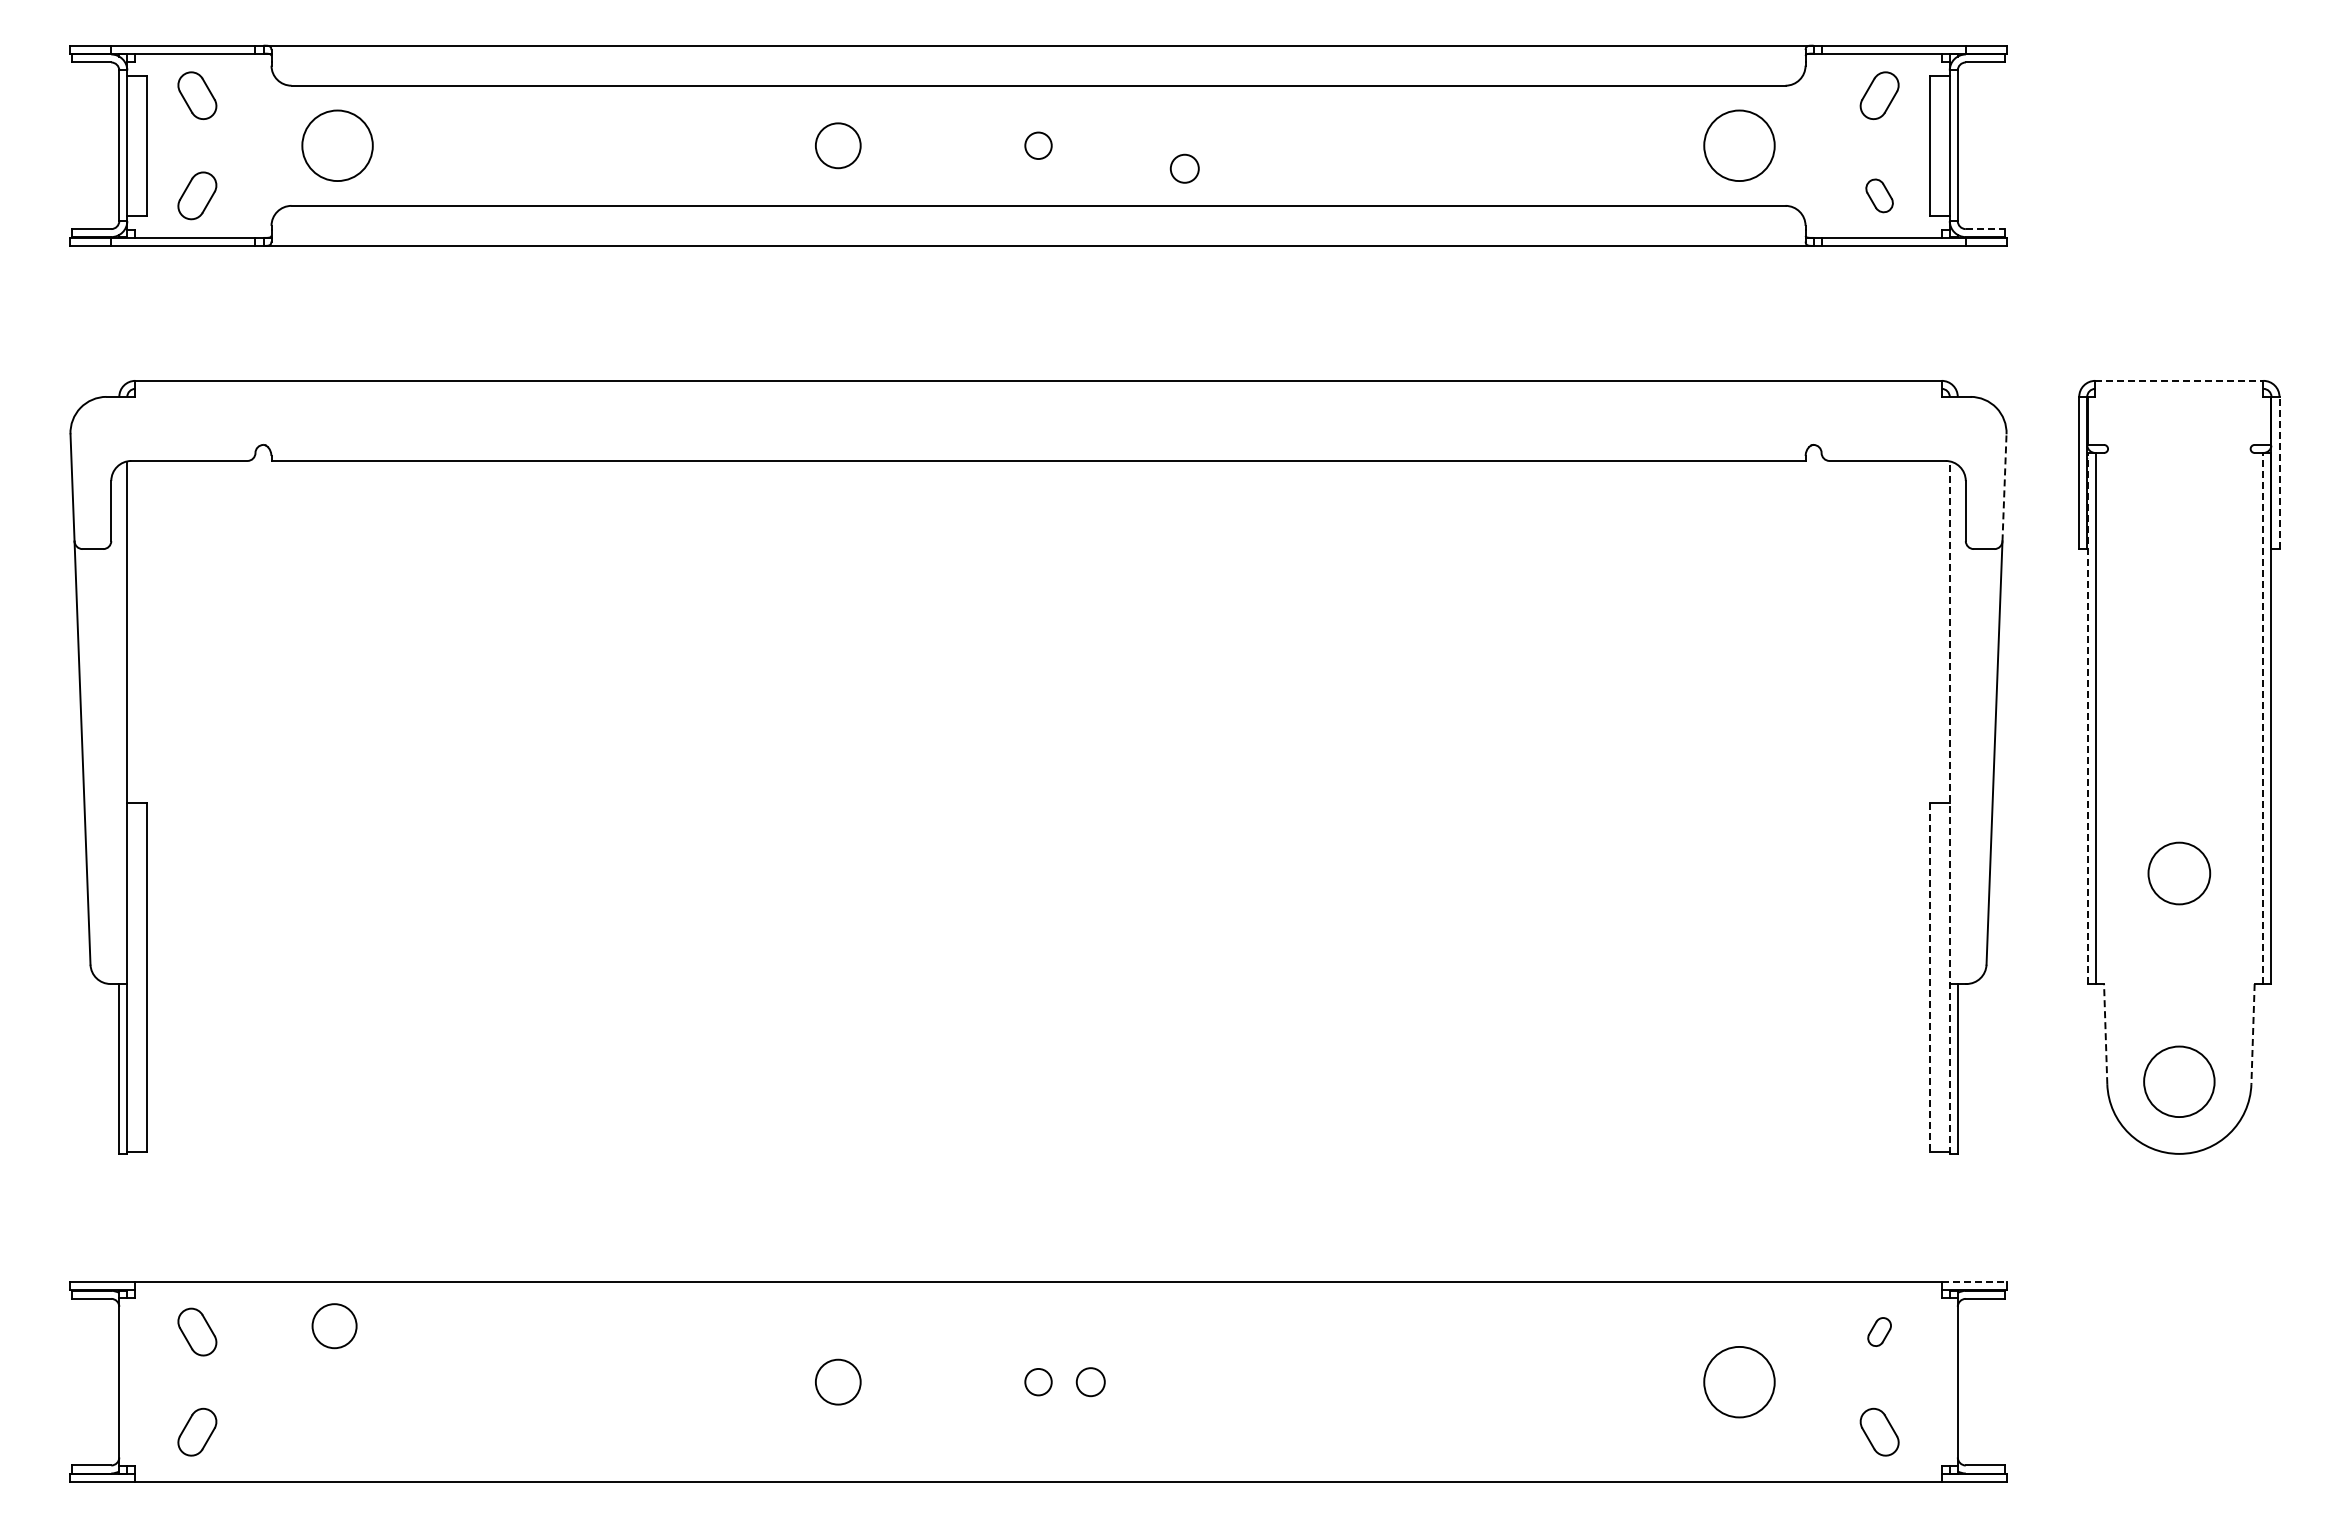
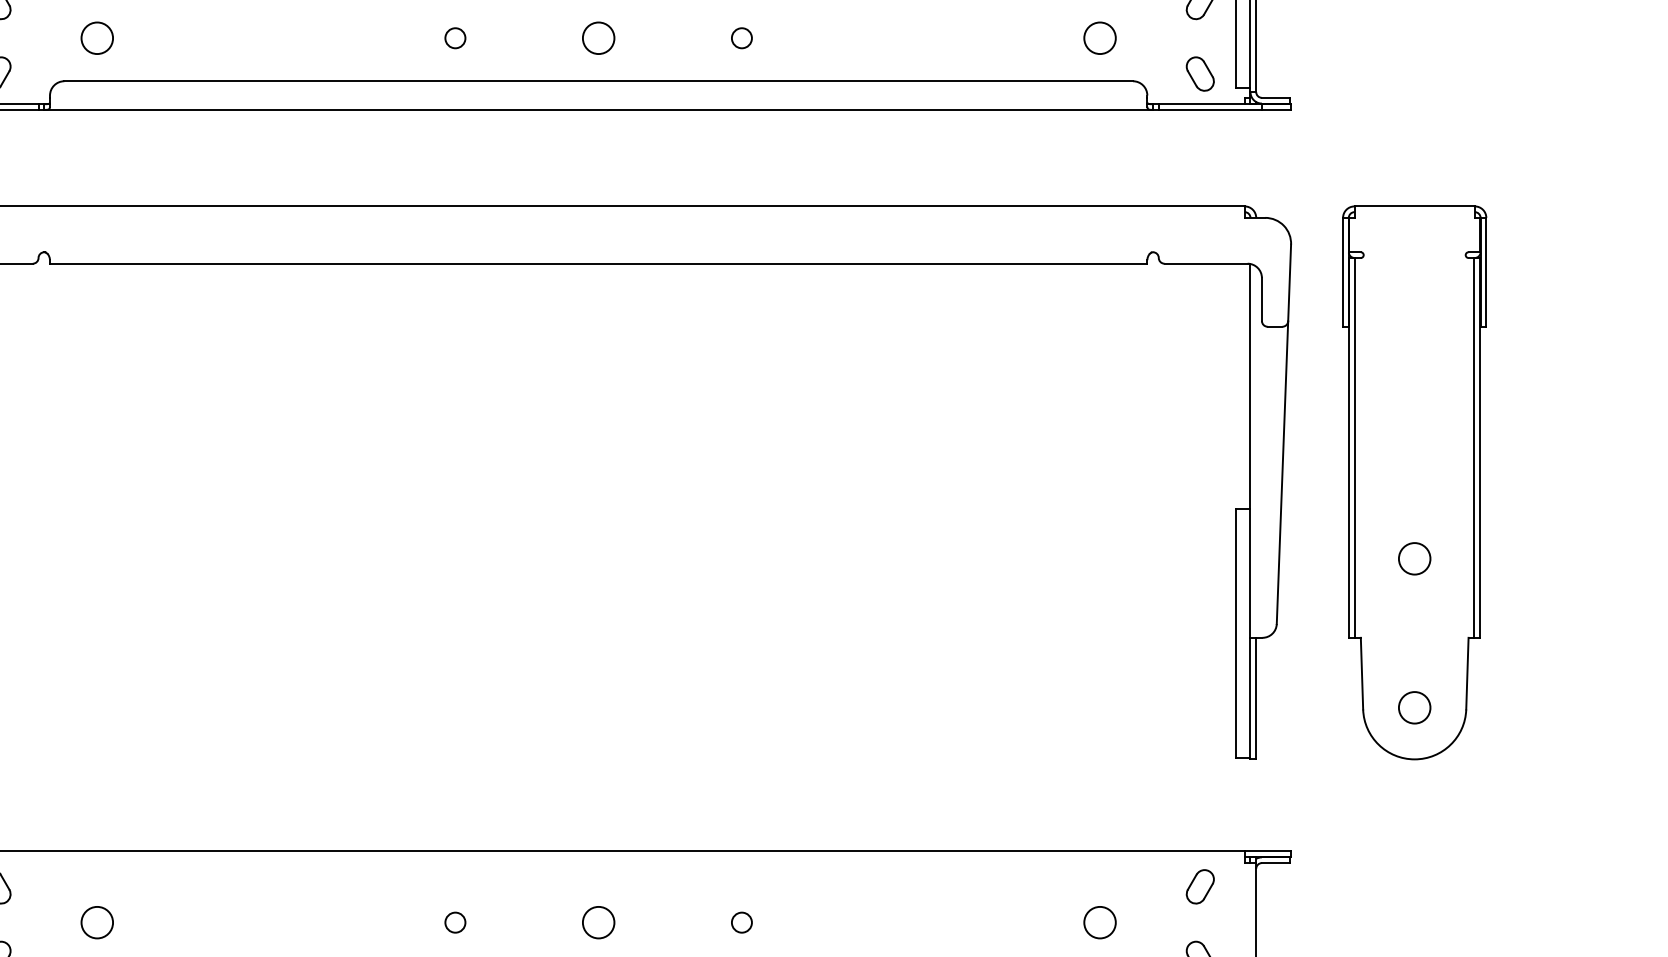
circle: (337, 145) -> (97, 38), size x0.62
circle: (838, 145) -> (455, 38), size x0.62
circle: (1038, 145) -> (598, 38), size x1.67
circle: (1739, 145) -> (1100, 38), size x0.62
circle: (1184, 168) -> (741, 38), moved
part: (1879, 195) -> (1200, 73), size x1.43
line: (1985, 229) -> (1276, 98), dashed -> solid
line: (2179, 380) -> (1414, 206), dashed -> solid
line: (2279, 472) -> (1486, 271), dashed -> solid
line: (2004, 487) -> (1289, 282), dashed -> solid
line: (2088, 718) -> (1349, 447), dashed -> solid
line: (2262, 718) -> (1474, 447), dashed -> solid
line: (1949, 807) -> (1250, 511), dashed -> solid
circle: (2179, 873) -> (1414, 558), size x0.71
line: (1929, 978) -> (1235, 633), dashed -> solid
line: (2105, 1033) -> (1361, 673), dashed -> solid
line: (2253, 1034) -> (1467, 673), dashed -> solid
circle: (2179, 1081) -> (1414, 707), size x0.62
line: (1974, 1282) -> (1268, 851), dashed -> solid
circle: (334, 1326) -> (97, 922), moved
part: (1879, 1331) -> (1200, 886), size x1.67
circle: (838, 1382) -> (455, 922), size x0.62
circle: (1038, 1382) -> (598, 922), size x1.67
circle: (1090, 1382) -> (741, 922), moved
circle: (1739, 1382) -> (1100, 922), size x0.62

